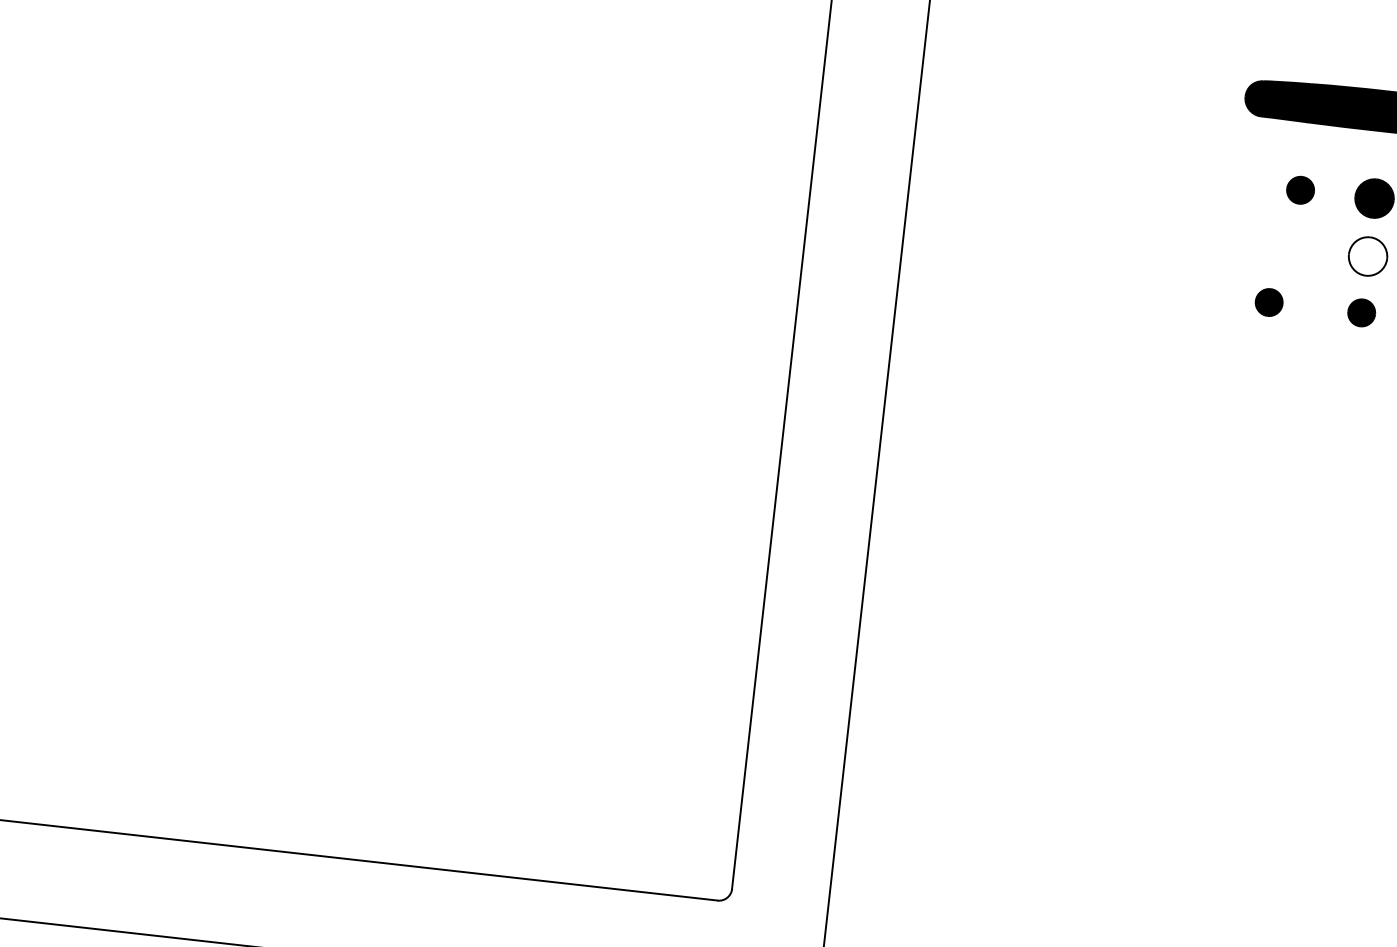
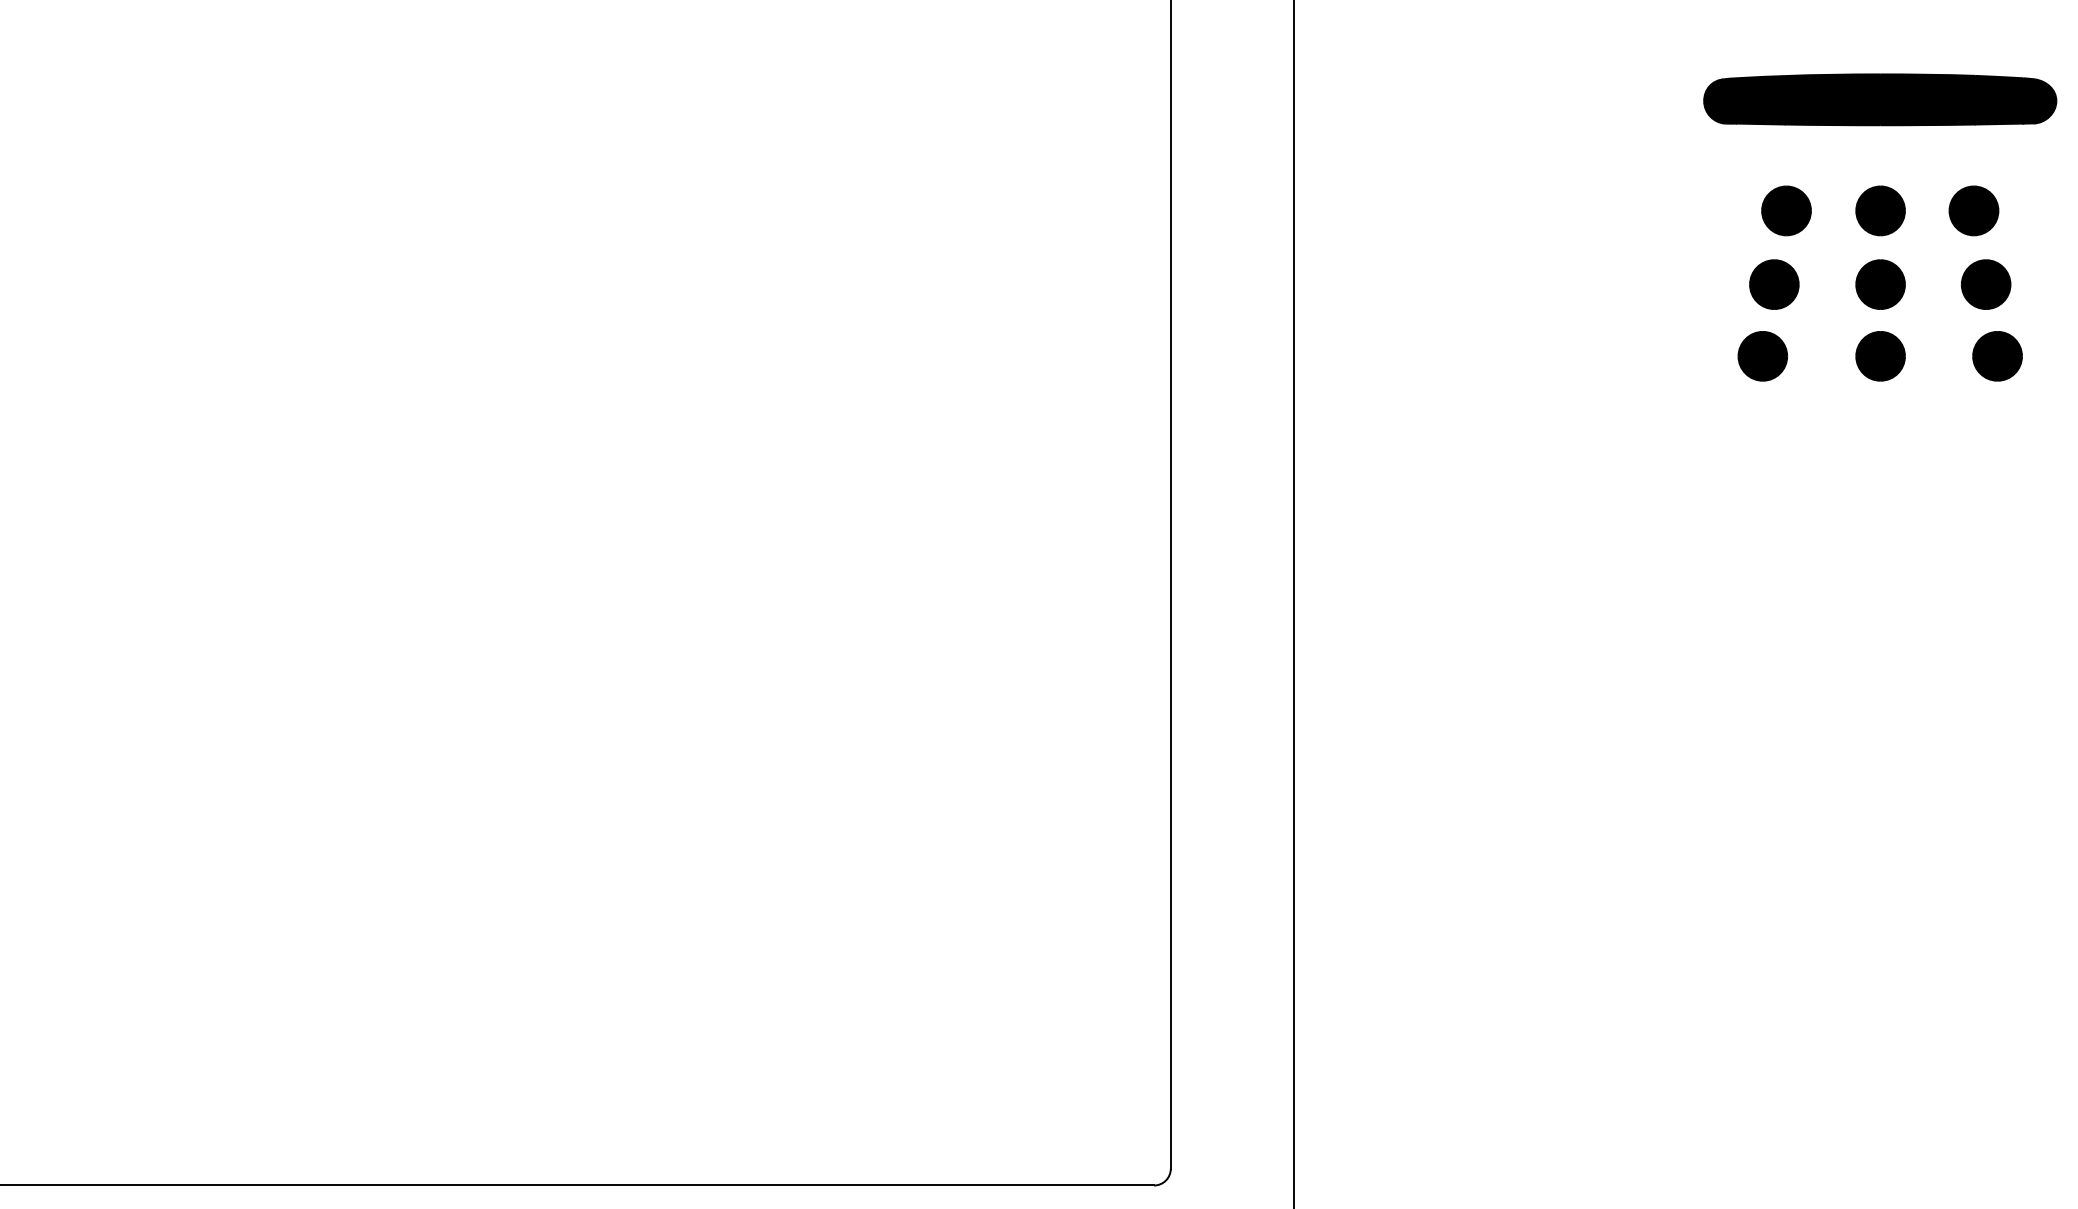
part: (1300, 189) -> (1786, 210), size x1.43
part: (1284, 247) -> (1774, 284), added
fill: (1367, 256) -> (1880, 284), added
part: (1268, 302) -> (1762, 356), size x1.43
part: (1361, 313) -> (1880, 356), size x1.43

